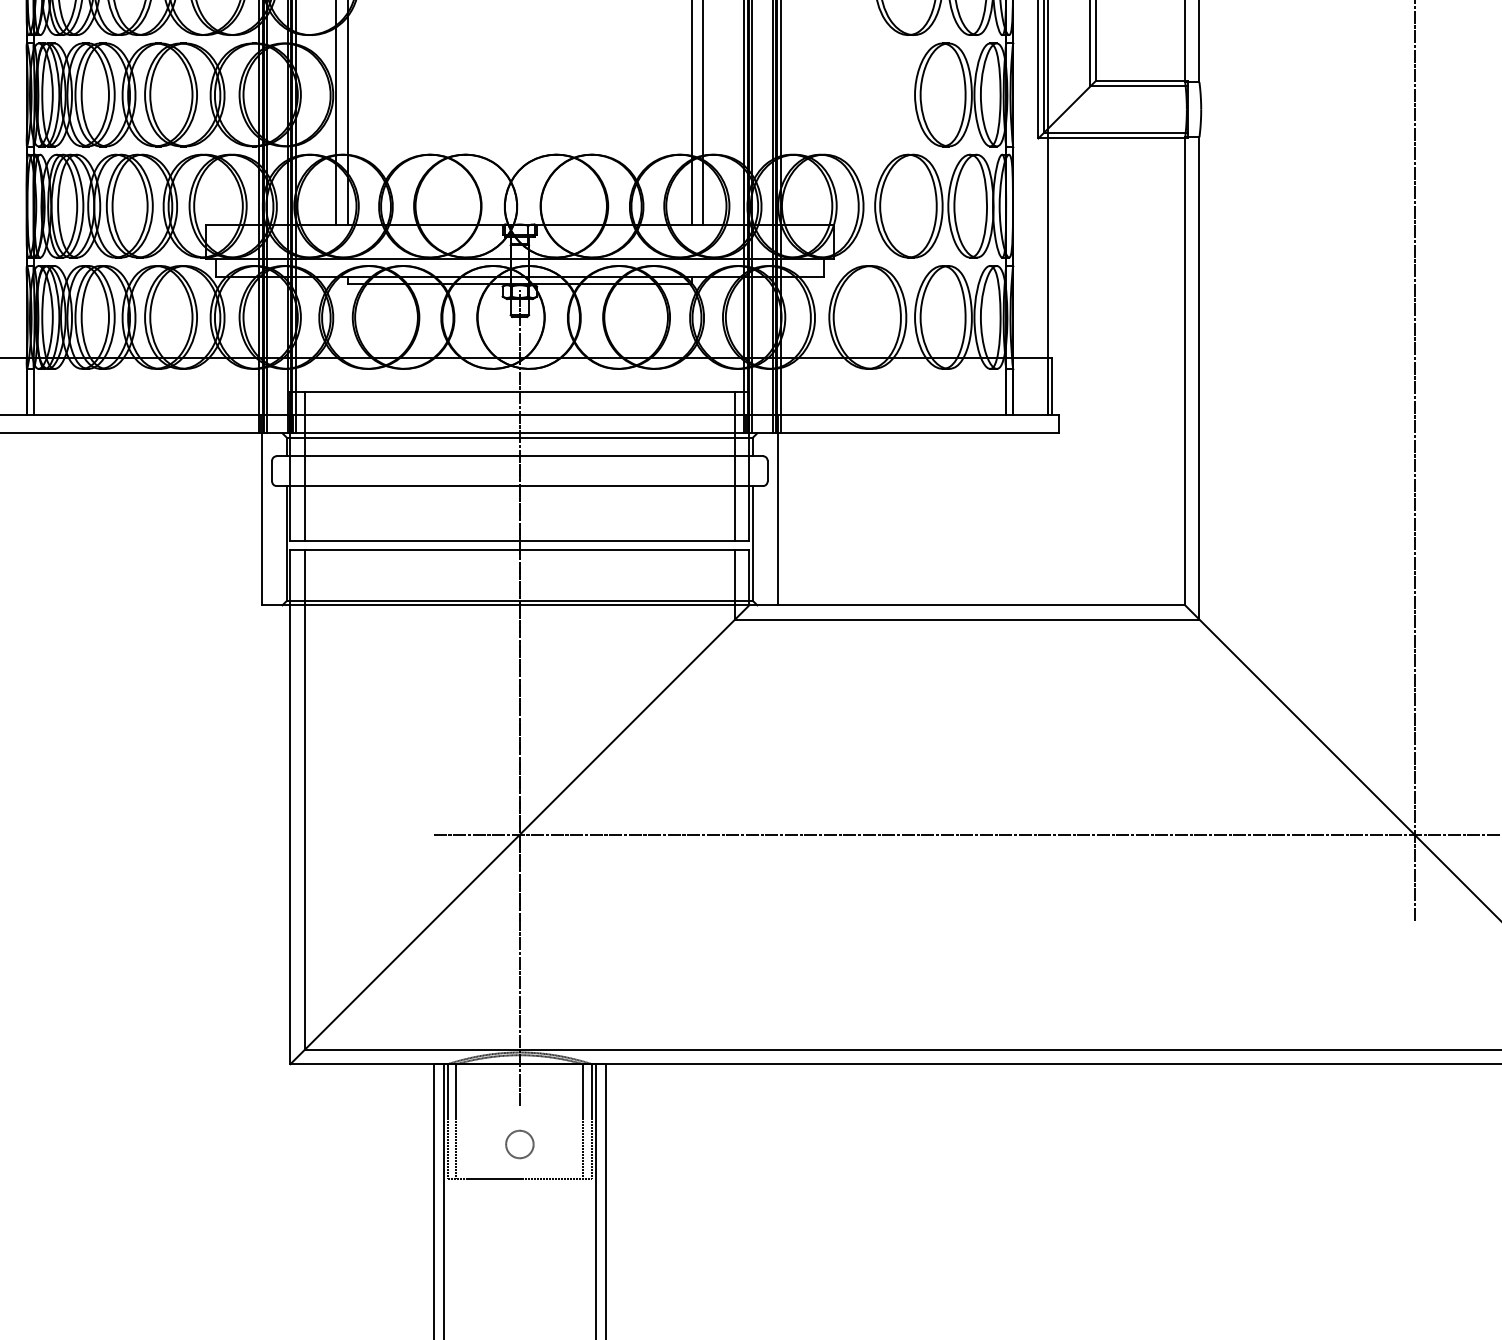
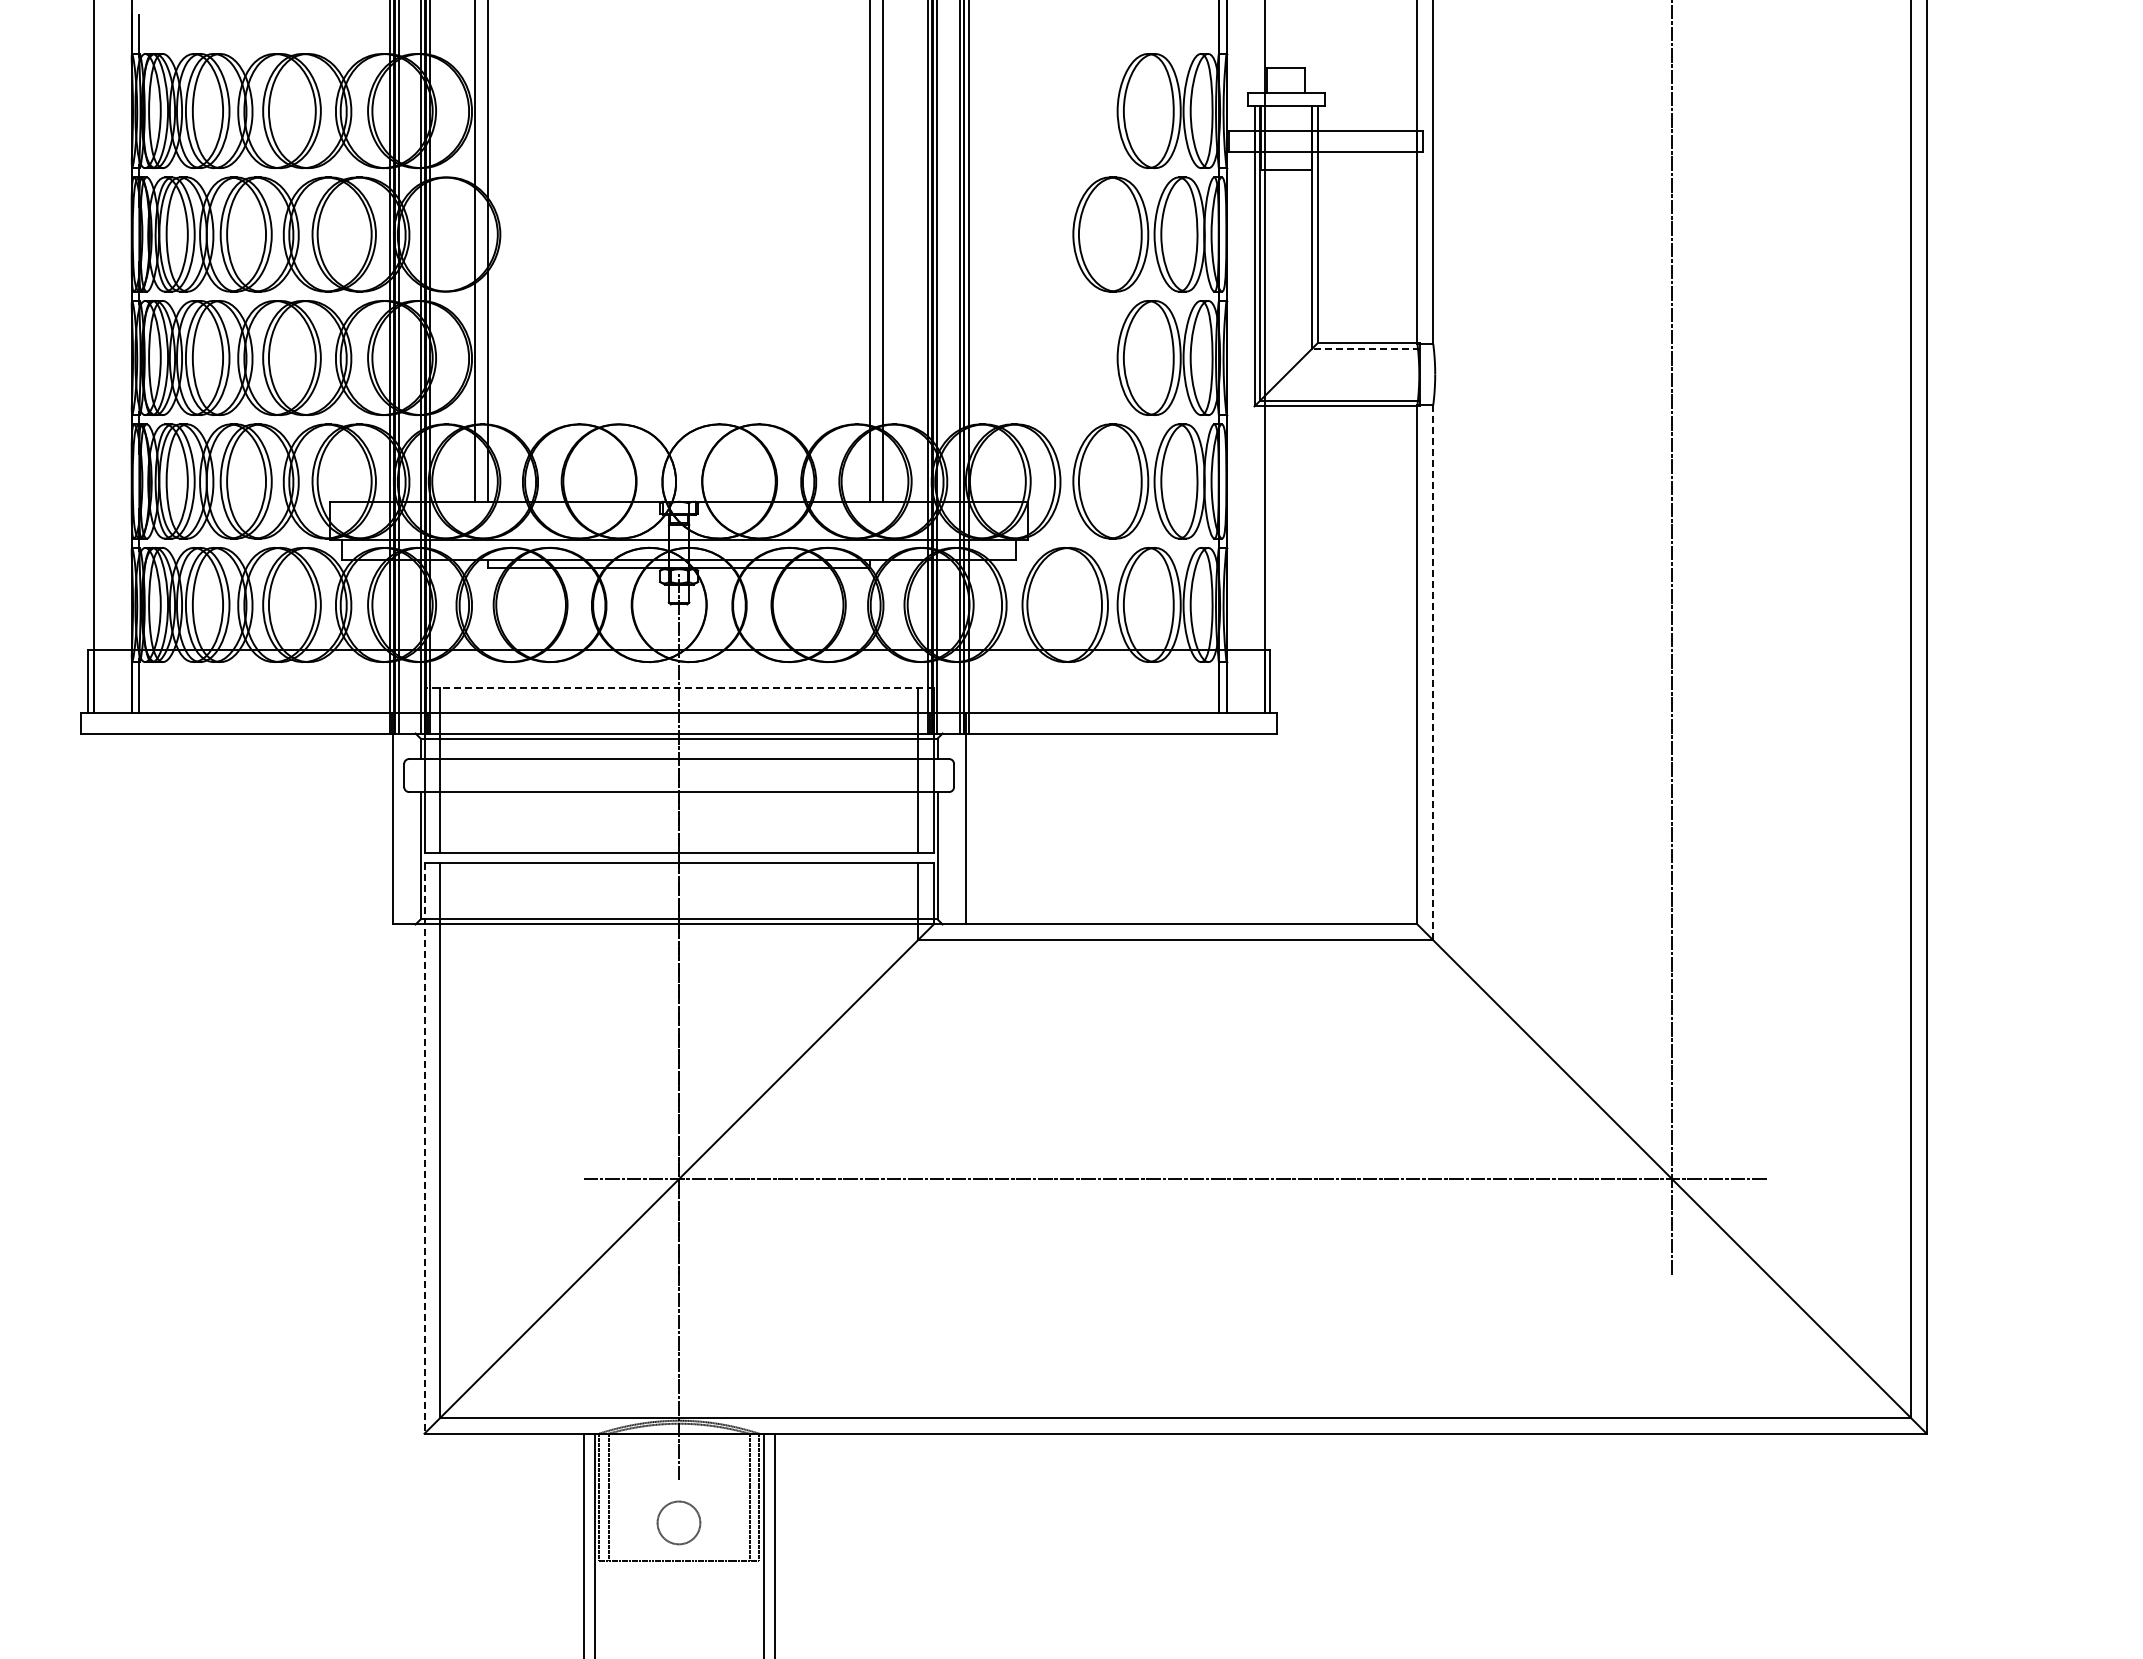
line: (1139, 86) -> (1366, 348), solid -> dashed
line: (1199, 378) -> (1433, 672), solid -> dashed
line: (520, 391) -> (679, 687), solid -> dashed
line: (290, 808) -> (424, 1149), solid -> dashed
part: (520, 1144) -> (679, 1522), size x1.4

